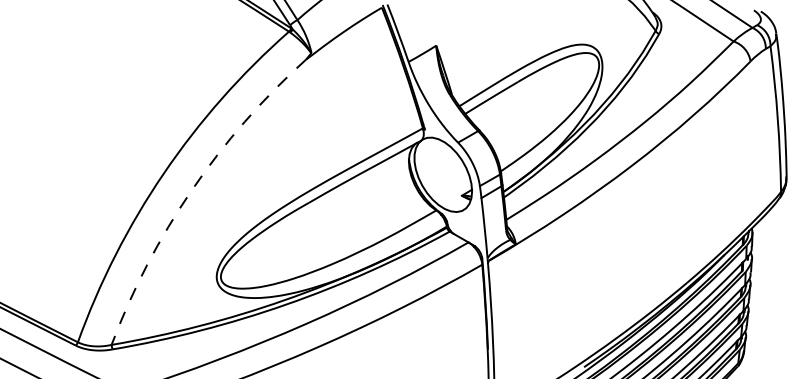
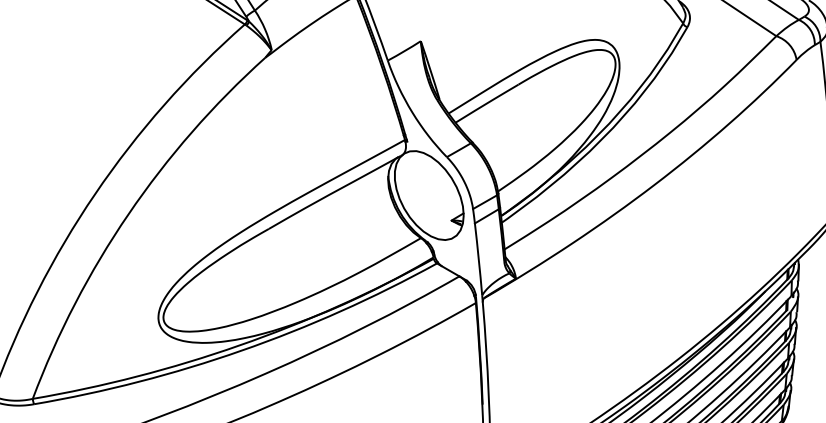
arc: (191, 190) -> (128, 214), dashed -> solid

